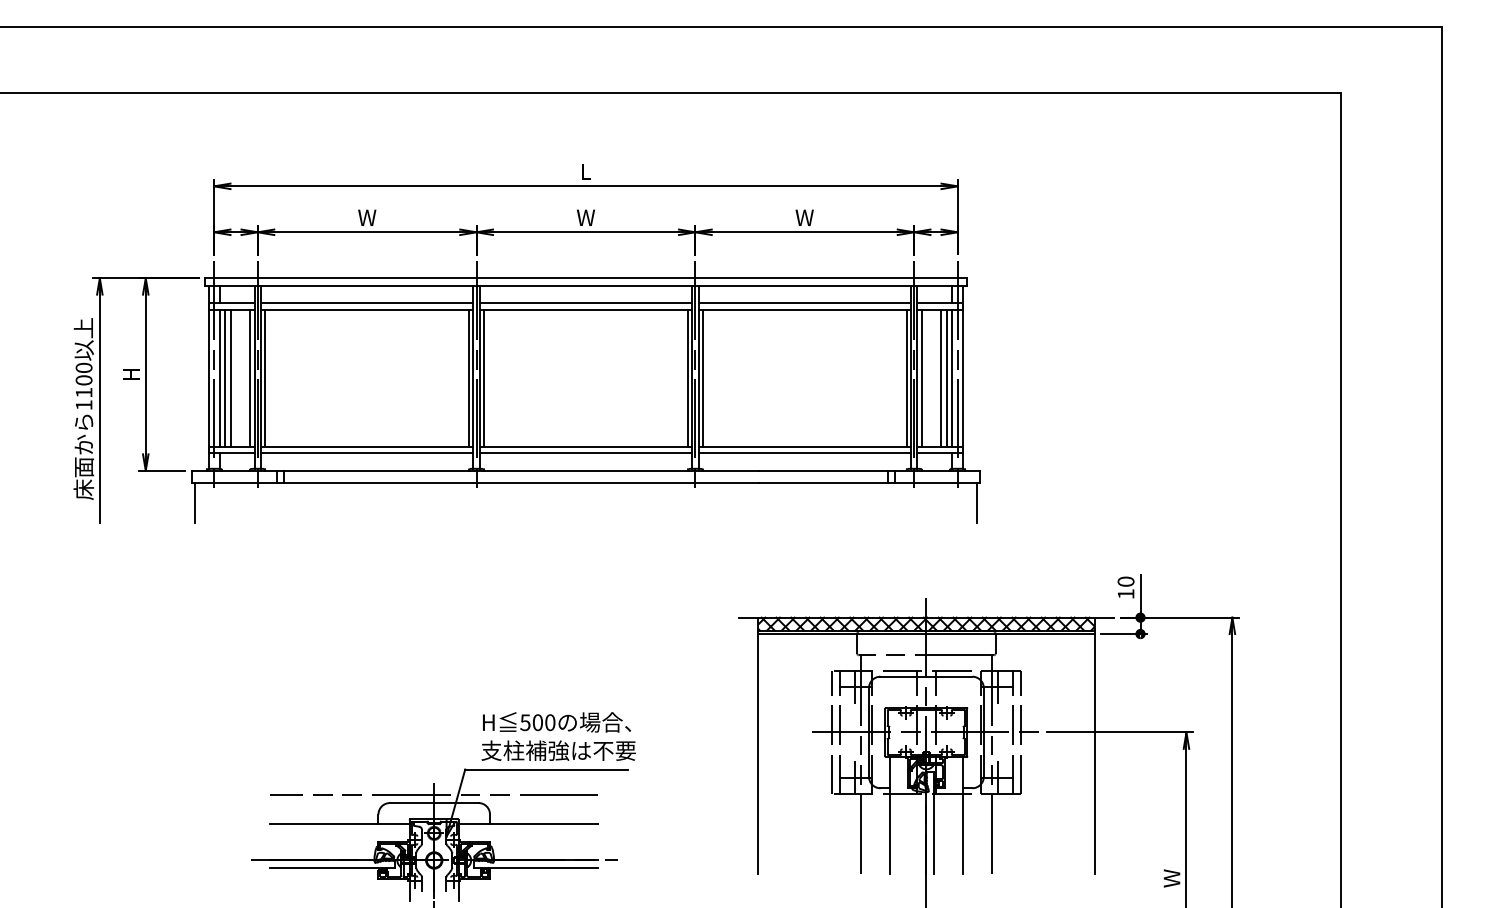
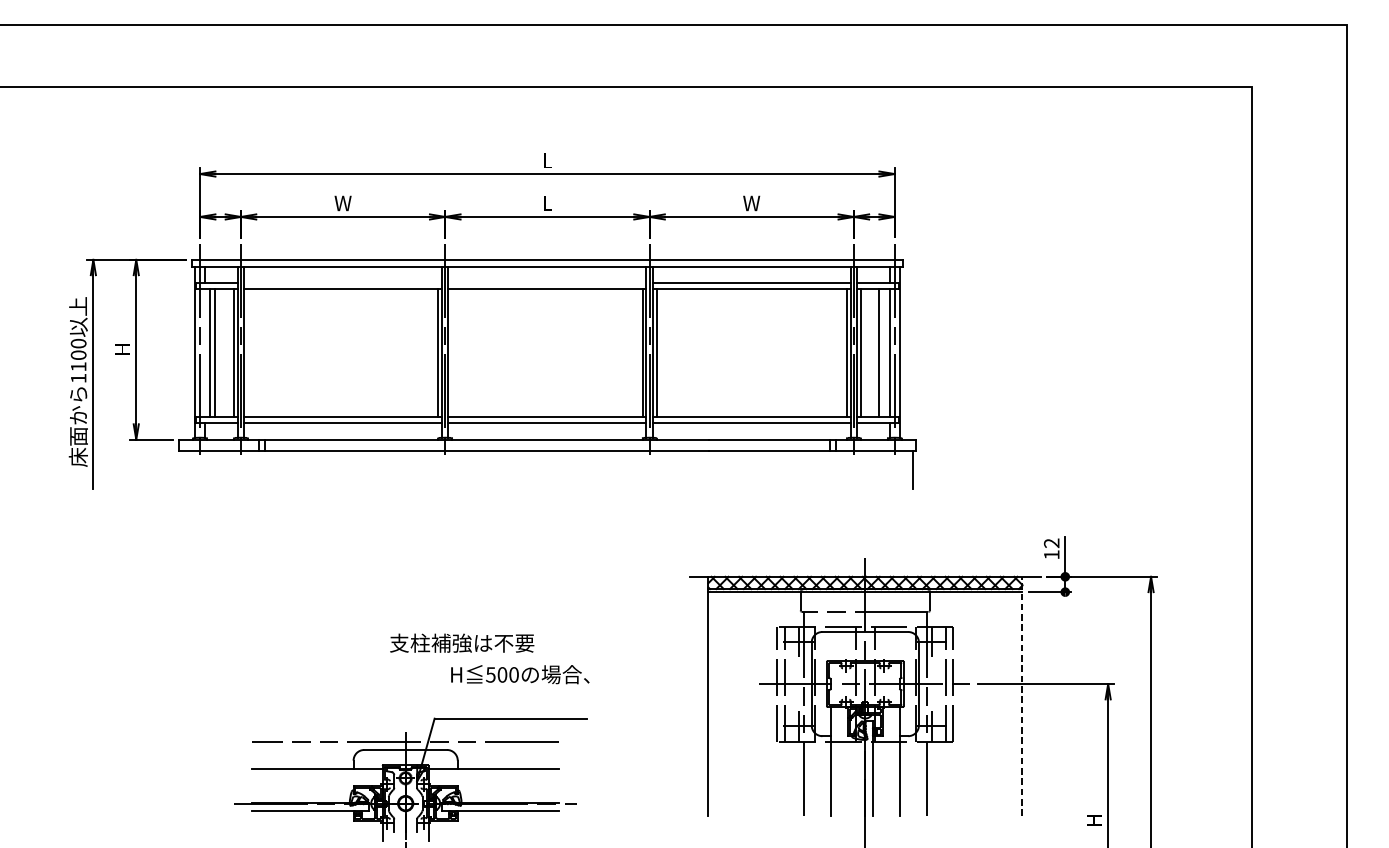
text: (585, 217) -> (546, 203), W -> L
line: (367, 303) -> (343, 283), removed
line: (585, 303) -> (546, 283), removed
line: (219, 377) -> (205, 352), removed
line: (265, 377) -> (248, 352), removed
line: (484, 377) -> (452, 352), removed
line: (946, 377) -> (884, 352), removed
line: (194, 502) -> (181, 469), removed
text: (1125, 581) -> (1051, 543), 10 -> 12
line: (1094, 745) -> (1022, 696), solid -> dashed
text: (558, 750) -> (461, 642), moved
text: (1171, 878) -> (1094, 820), W -> H

